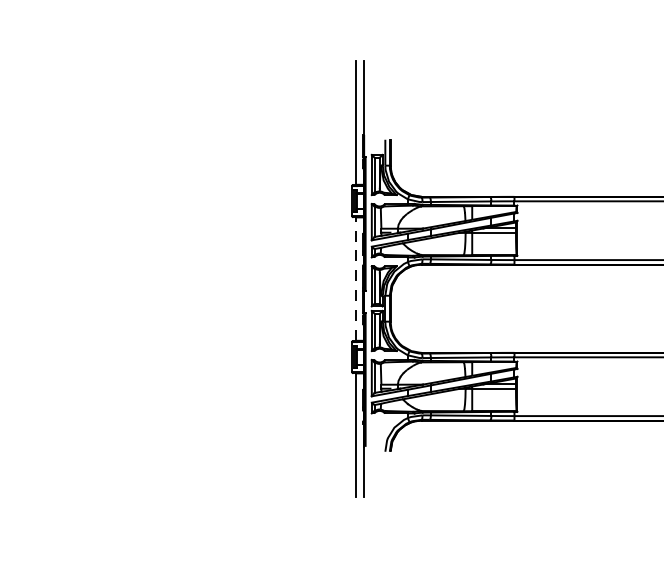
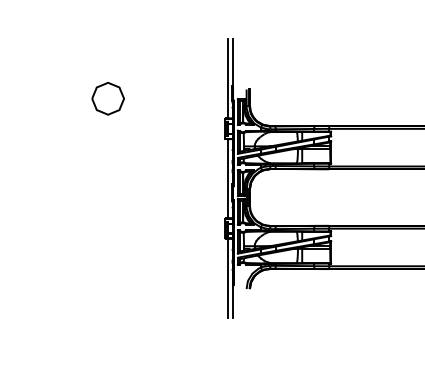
part: (167, 153) -> (107, 98), added
line: (355, 278) -> (227, 178), dashed -> solid

